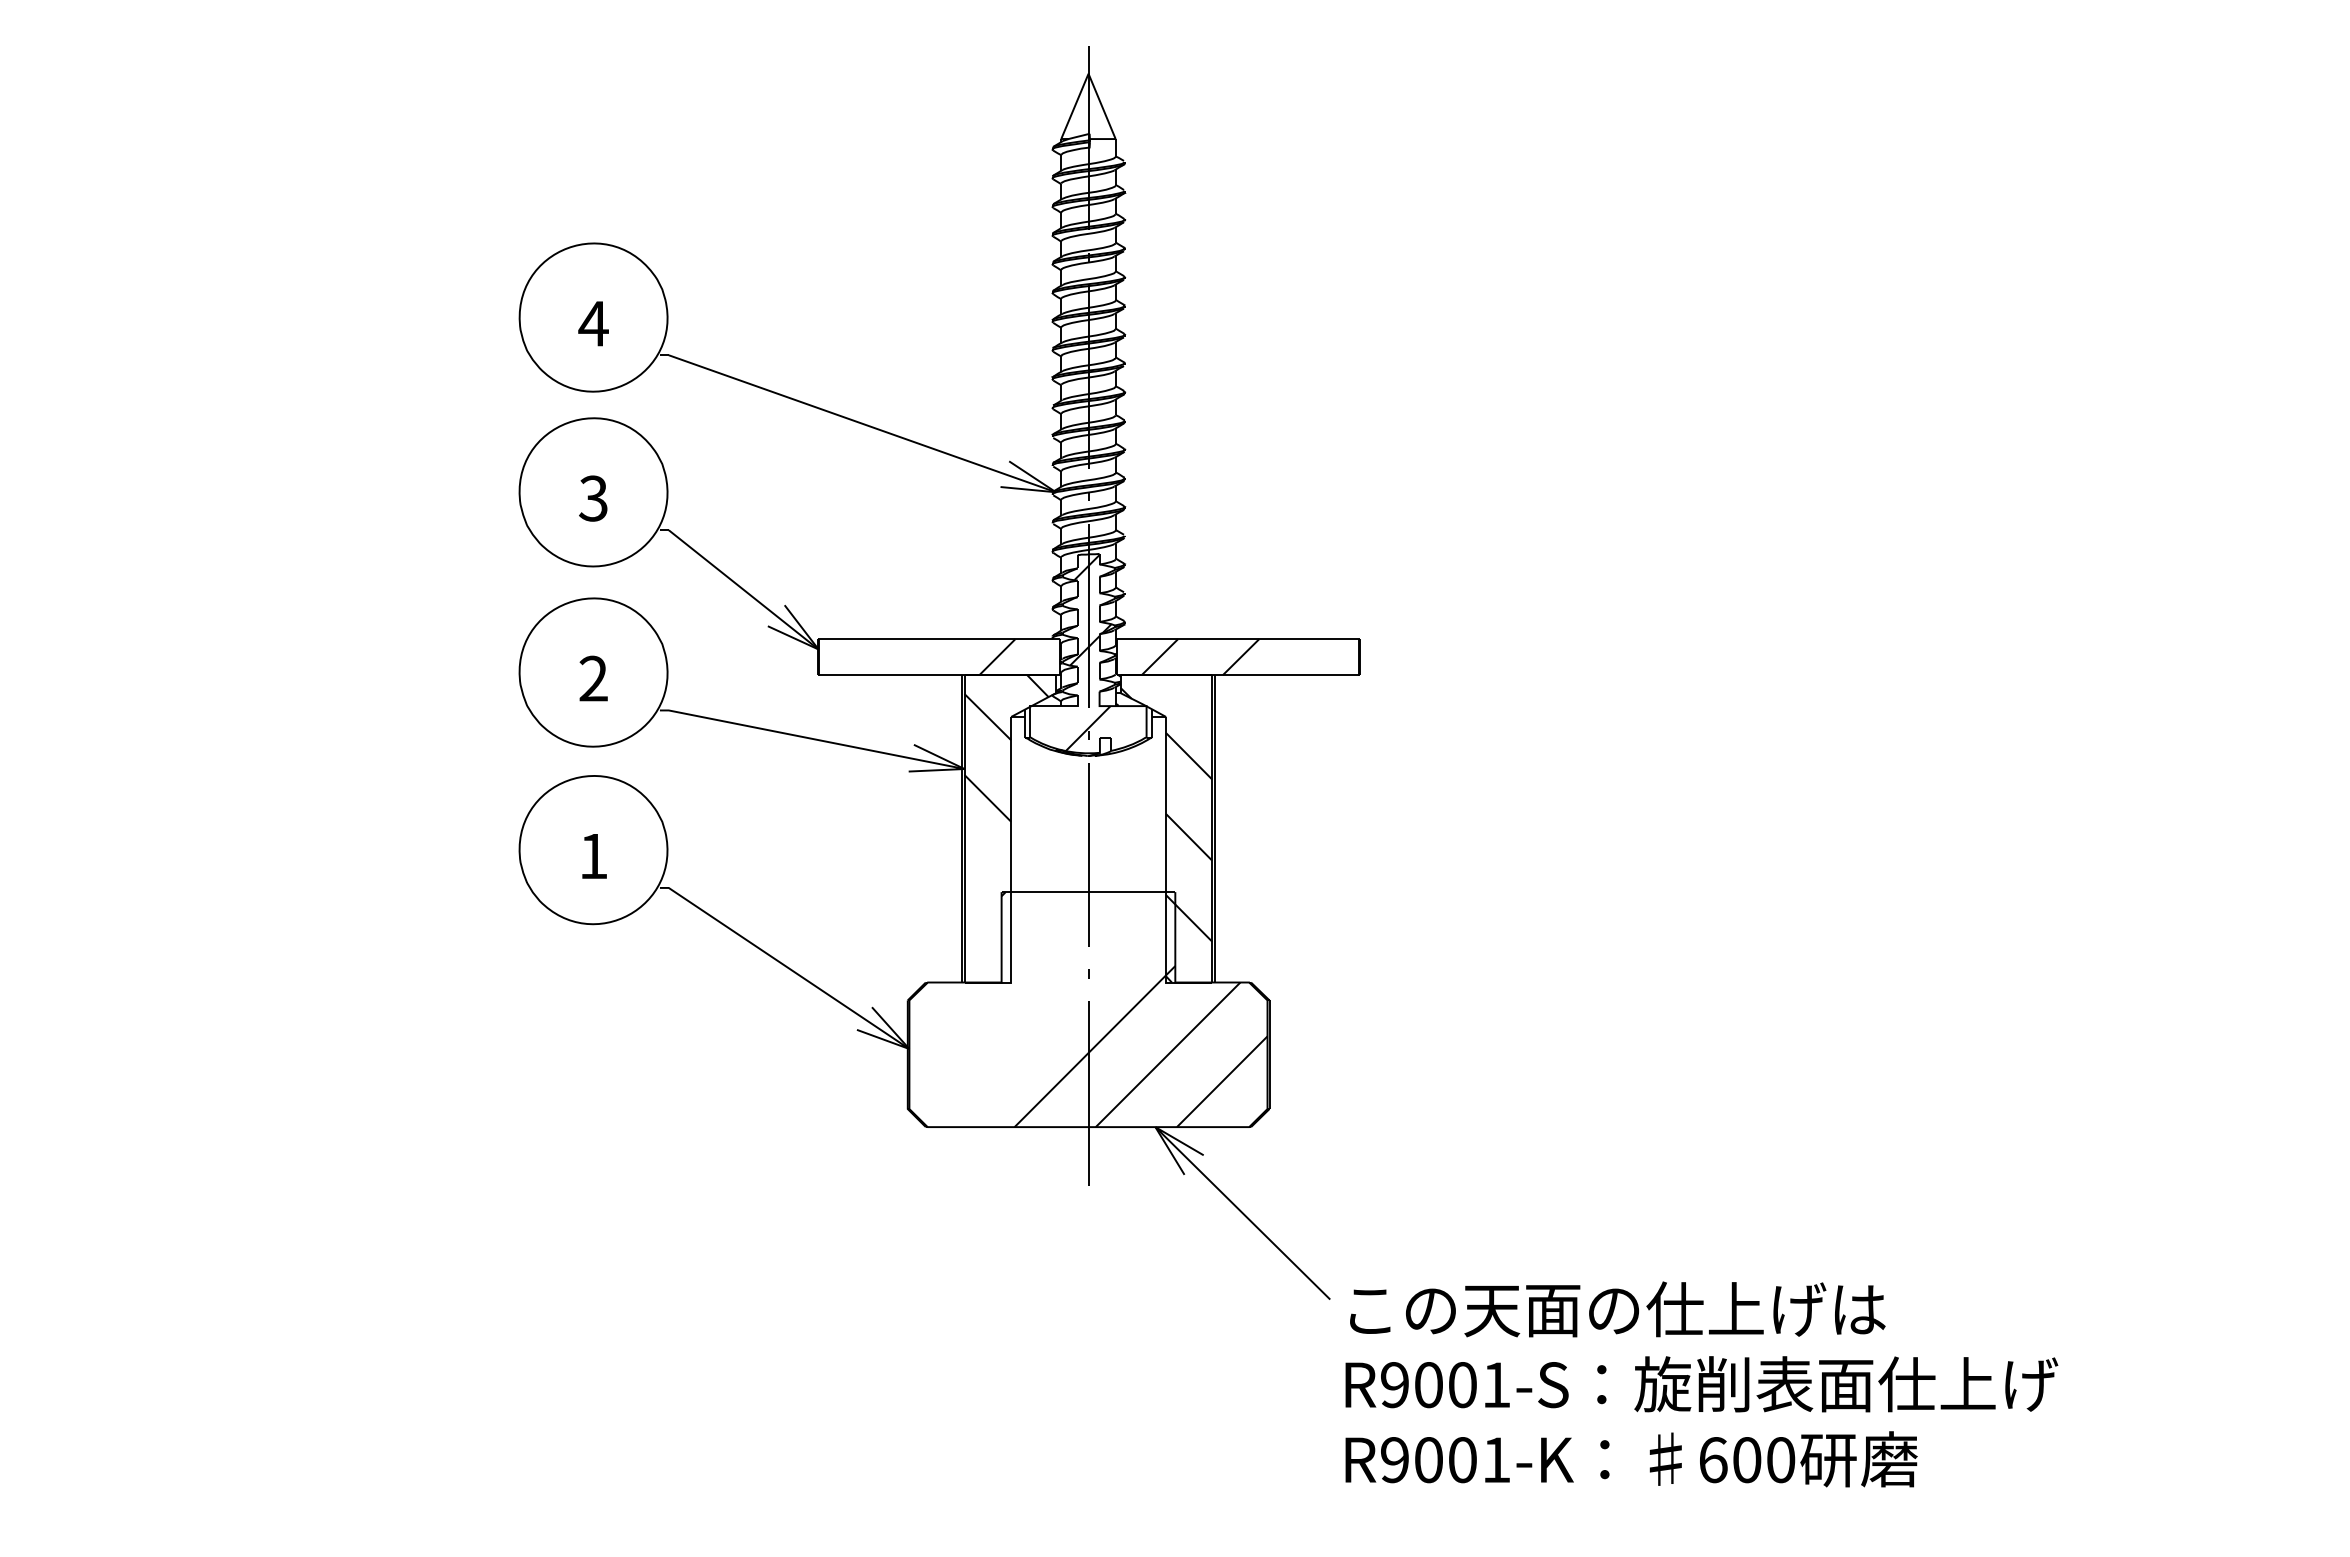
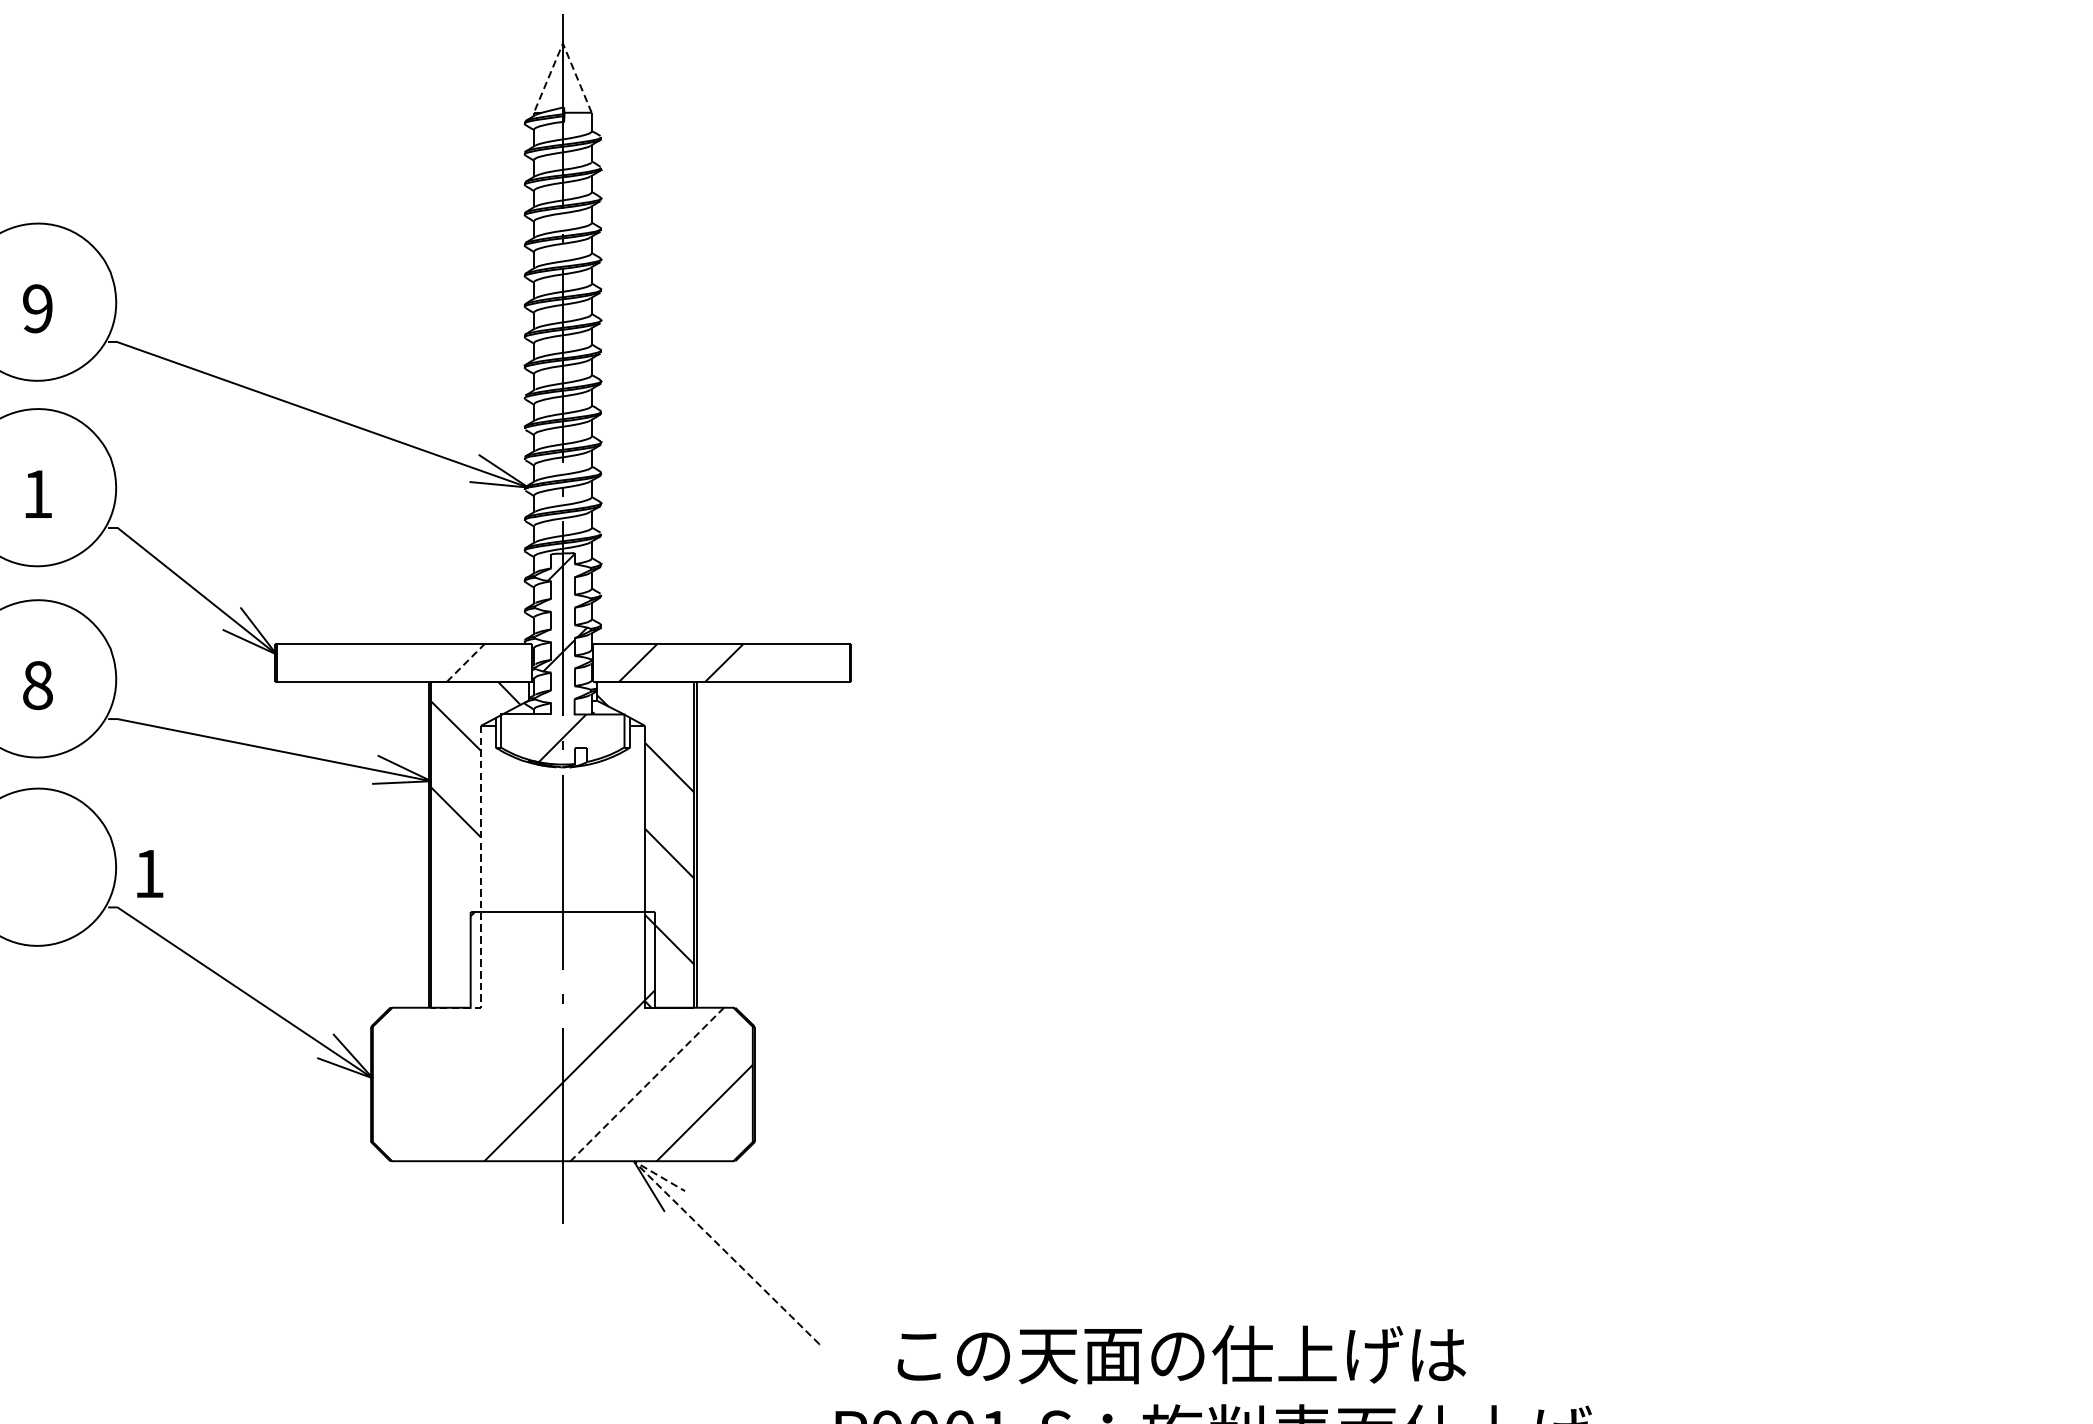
line: (1088, 73) -> (562, 43), solid -> dashed
text: (593, 323) -> (37, 308), 4 -> 9
text: (593, 498) -> (37, 494), 3 -> 1
line: (997, 657) -> (466, 662), solid -> dashed
text: (593, 678) -> (37, 685), 2 -> 8
text: (594, 856) -> (150, 874), moved
line: (1011, 873) -> (481, 892), solid -> dashed
line: (1167, 1055) -> (646, 1085), solid -> dashed
line: (1222, 1193) -> (705, 1231), solid -> dashed
text: (1617, 1309) -> (1181, 1354), moved

